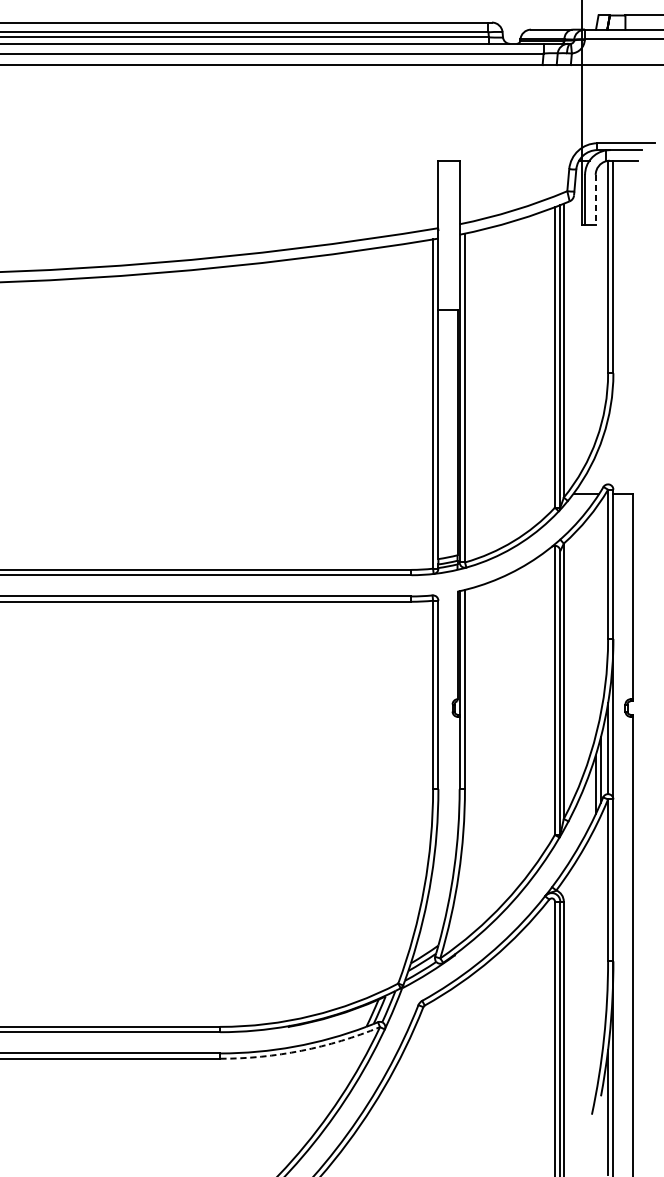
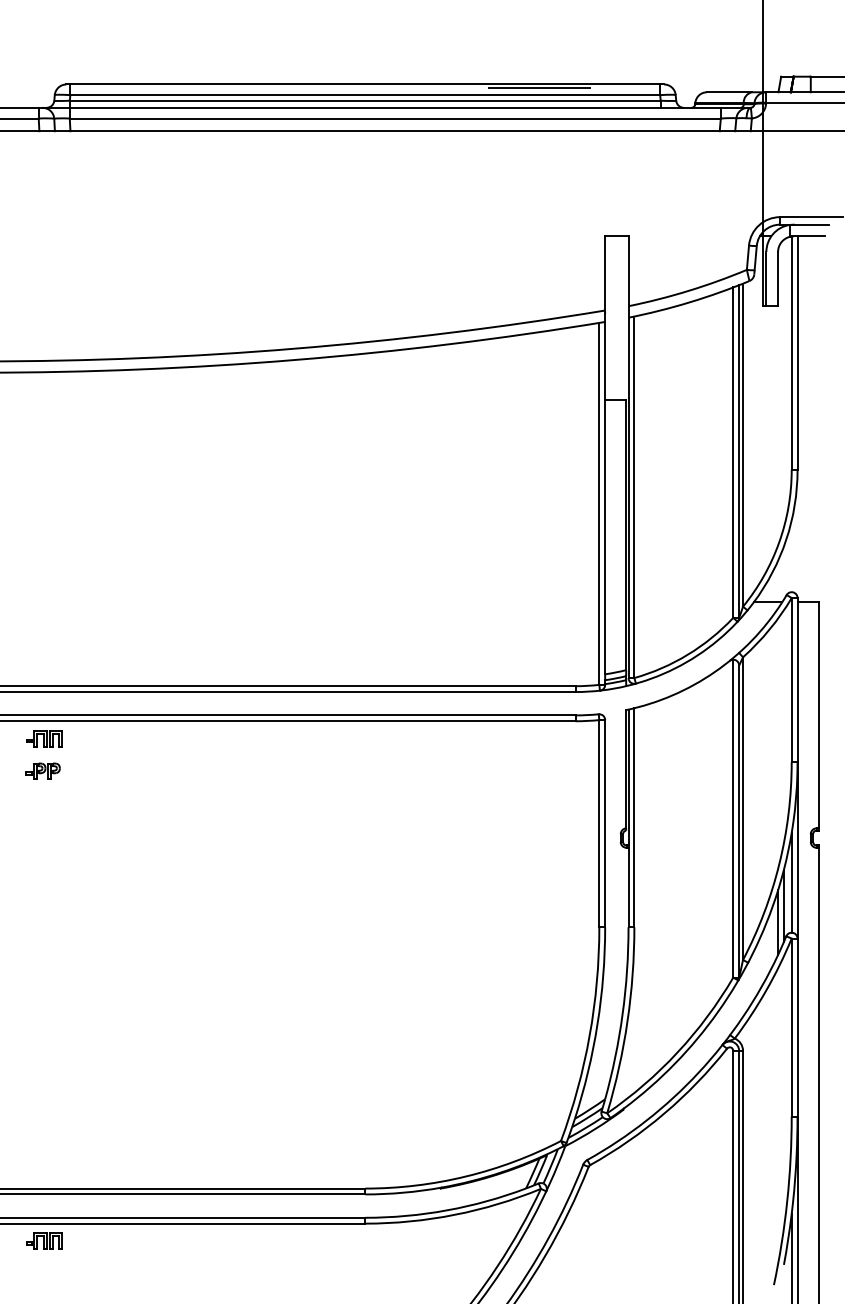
line: (378, 26) -> (539, 88), added
line: (596, 199) -> (778, 279), dashed -> solid
arc: (301, 1050) -> (454, 1214), dashed -> solid

